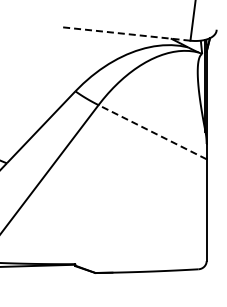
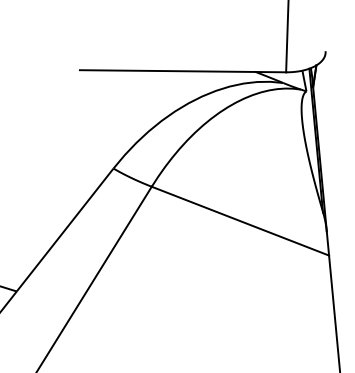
line: (125, 33) -> (183, 70), dashed -> solid
line: (152, 131) -> (240, 220), dashed -> solid

